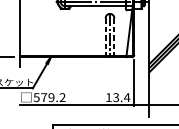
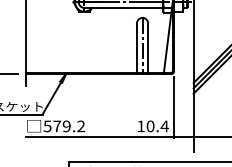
line: (105, 37) -> (136, 48), dashed -> solid
line: (114, 37) -> (148, 48), dashed -> solid
text: (116, 97) -> (150, 126), 13.4 -> 10.4

